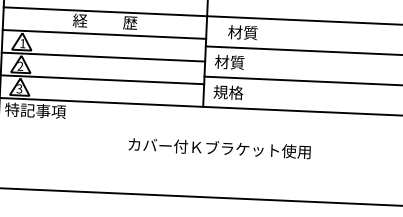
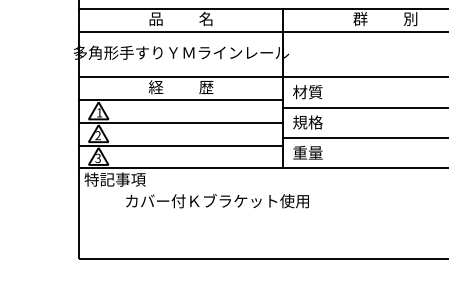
text: (242, 32) -> (307, 92), moved
text: (229, 62) -> (307, 122), 材質 -> 規格
text: (228, 92) -> (307, 152), 規格 -> 重量
text: (219, 148) -> (217, 201), moved

